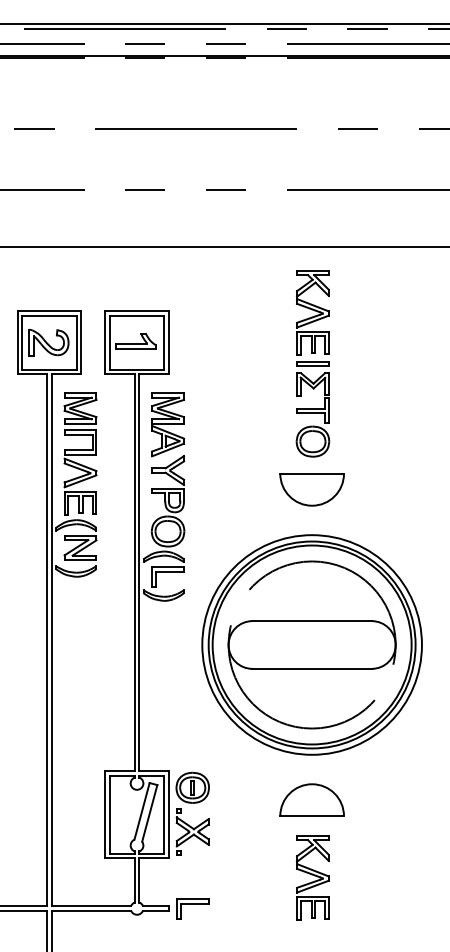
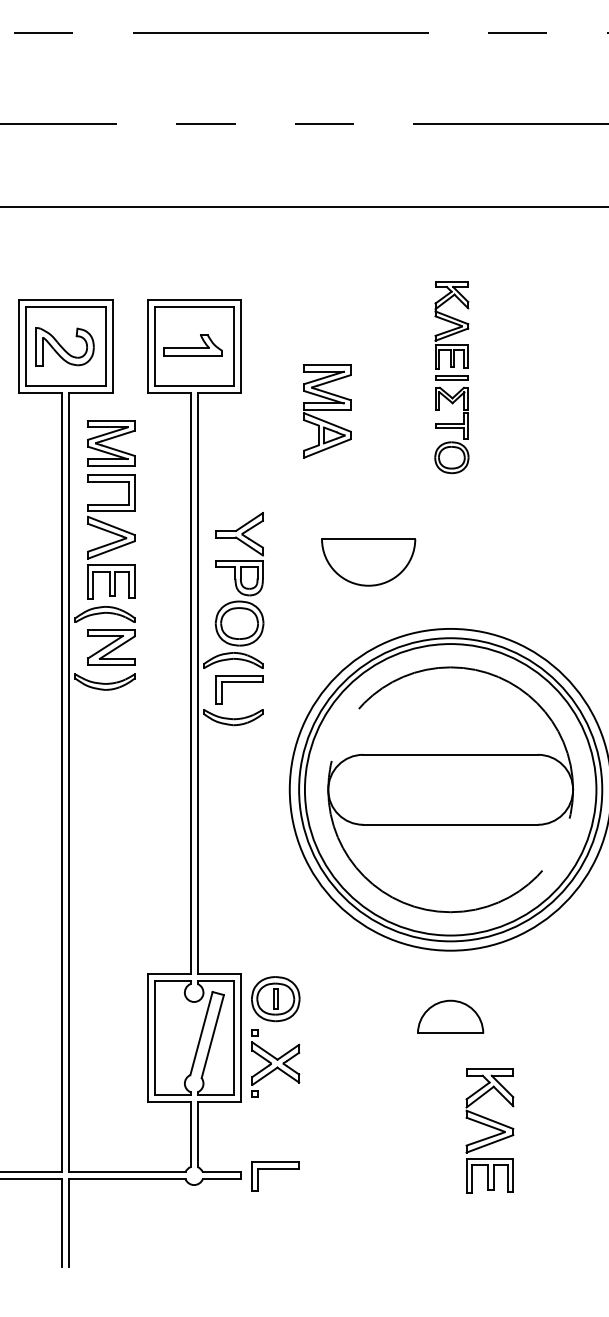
part: (312, 363) -> (451, 377), size x0.7
part: (167, 424) -> (326, 411), moved
part: (311, 489) -> (367, 561), moved
part: (311, 799) -> (449, 1016), size x0.7
part: (312, 877) -> (489, 1130), moved

